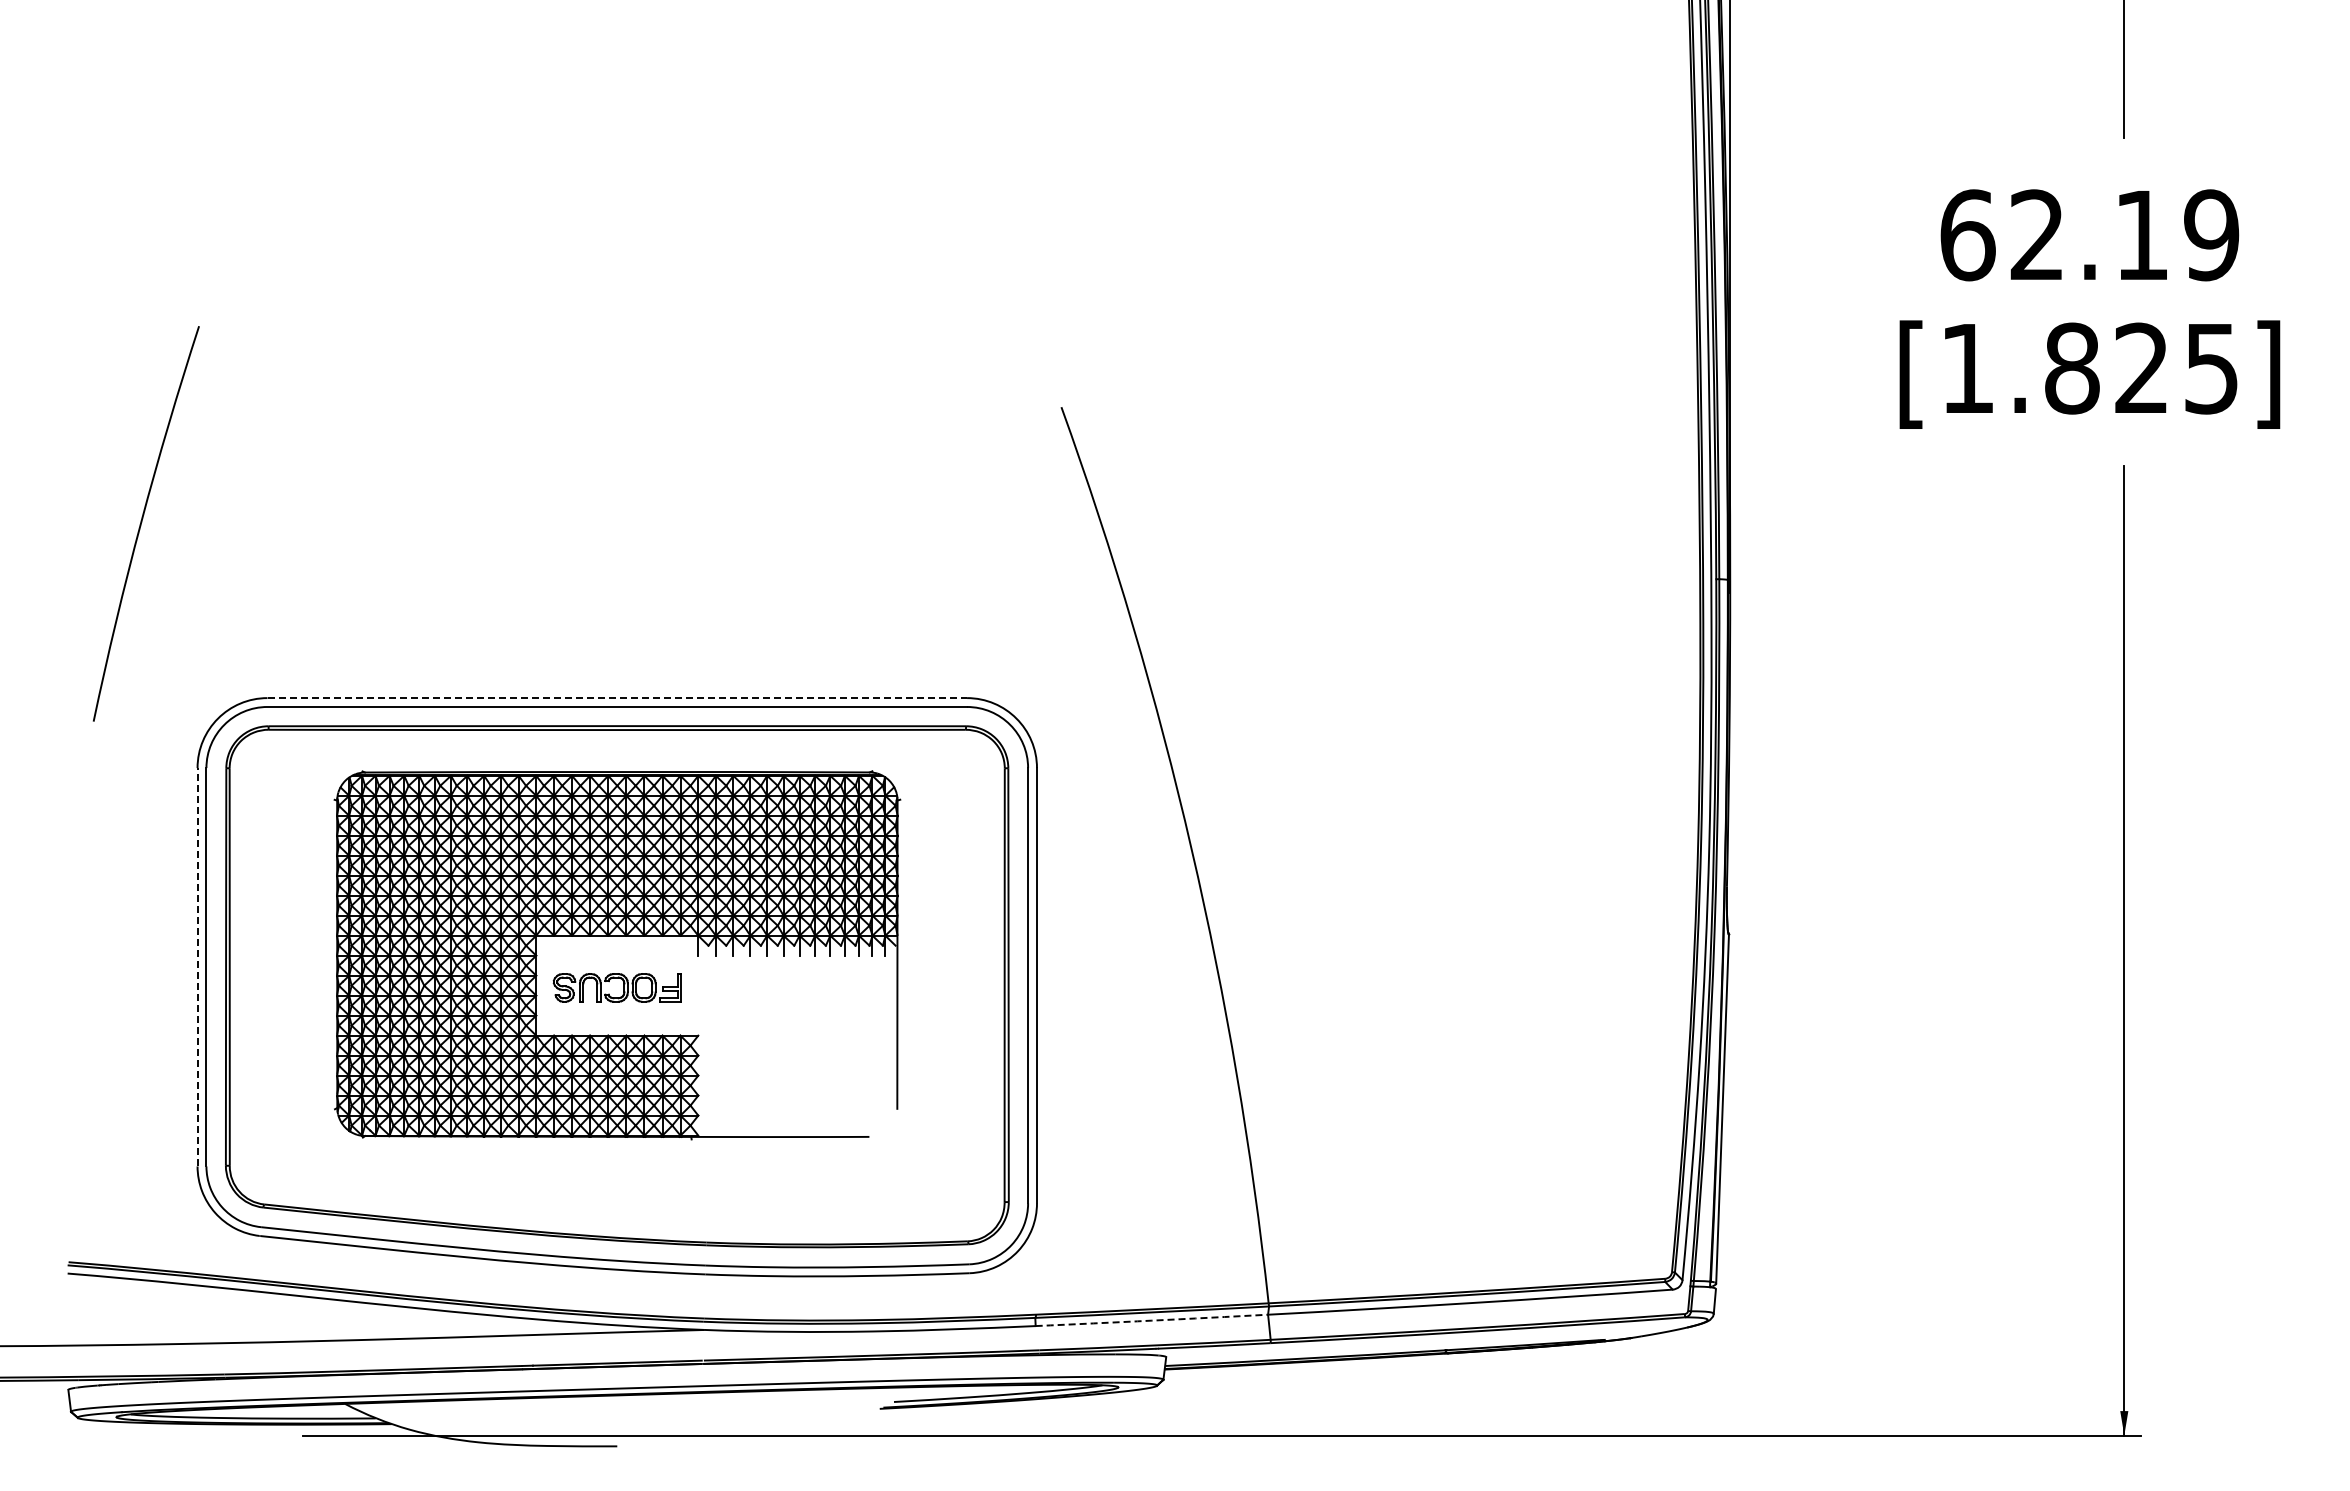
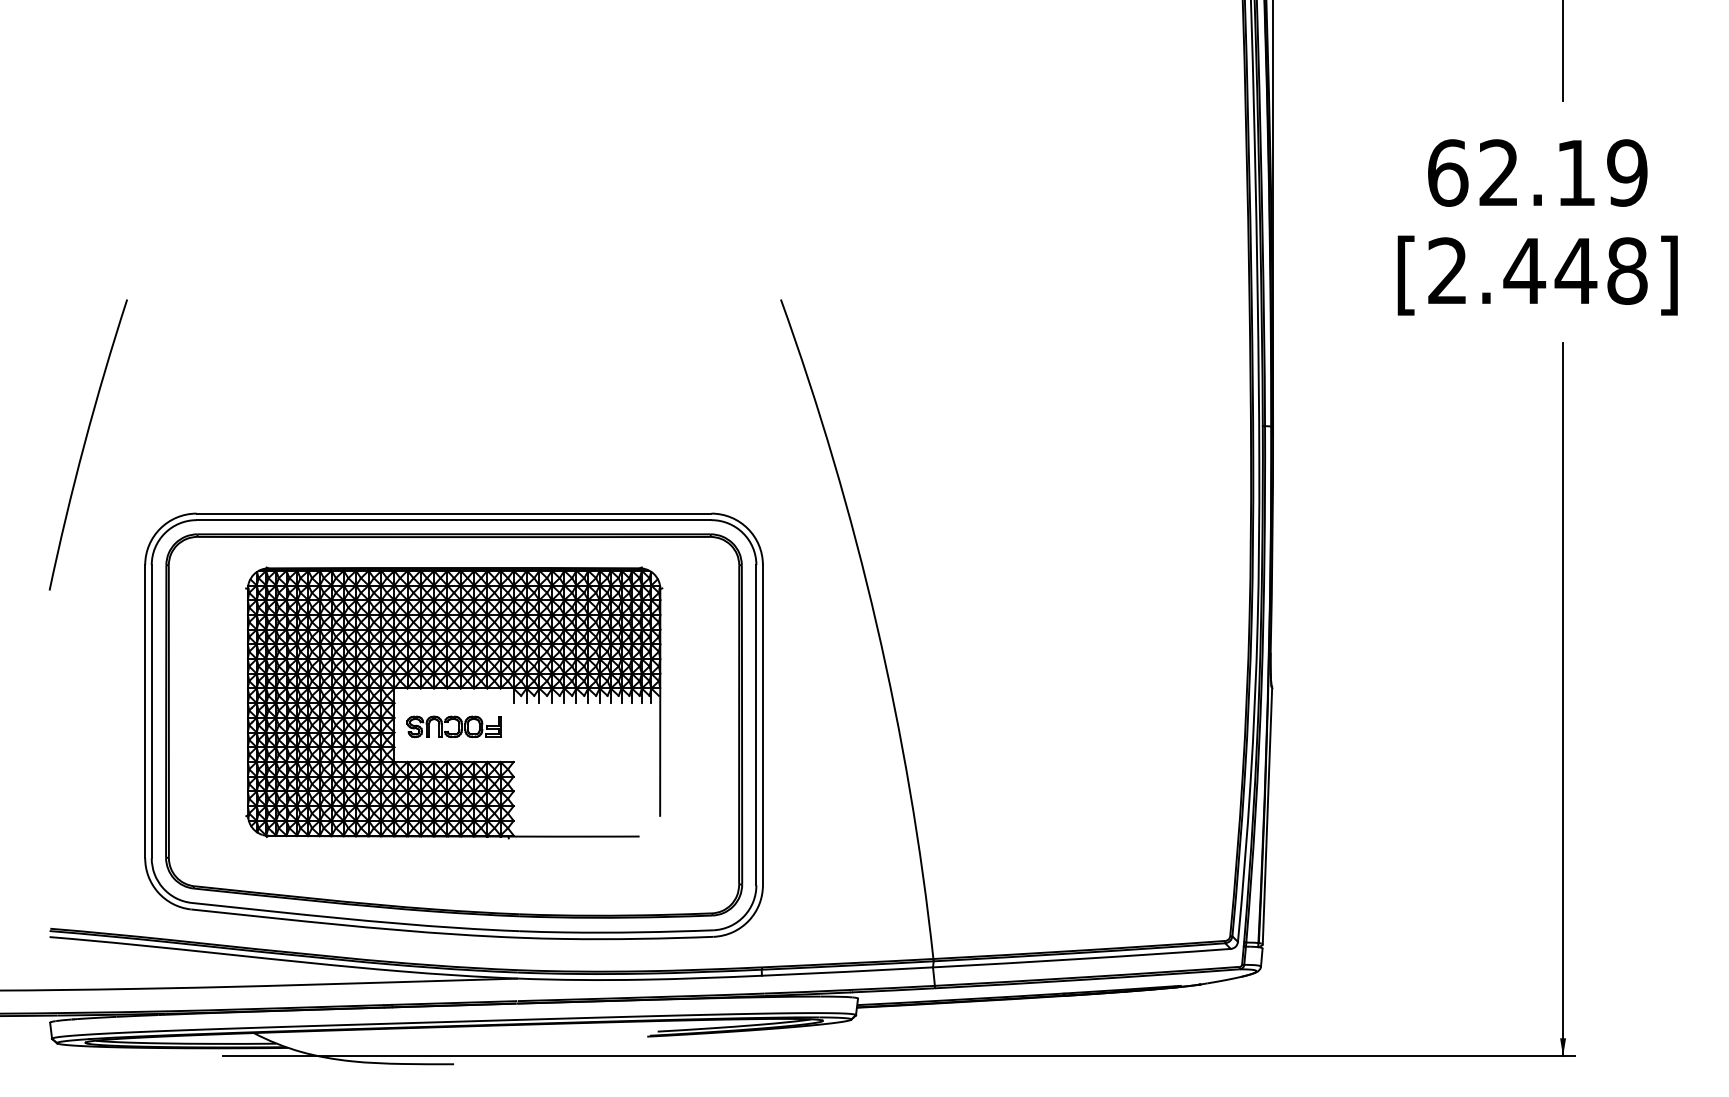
text: (2090, 368) -> (1538, 271), [1.825] -> [2.448]
arc: (142, 522) -> (85, 444), moved
line: (617, 698) -> (454, 513), dashed -> solid
line: (197, 966) -> (145, 711), dashed -> solid
arc: (1151, 1320) -> (847, 971), dashed -> solid

